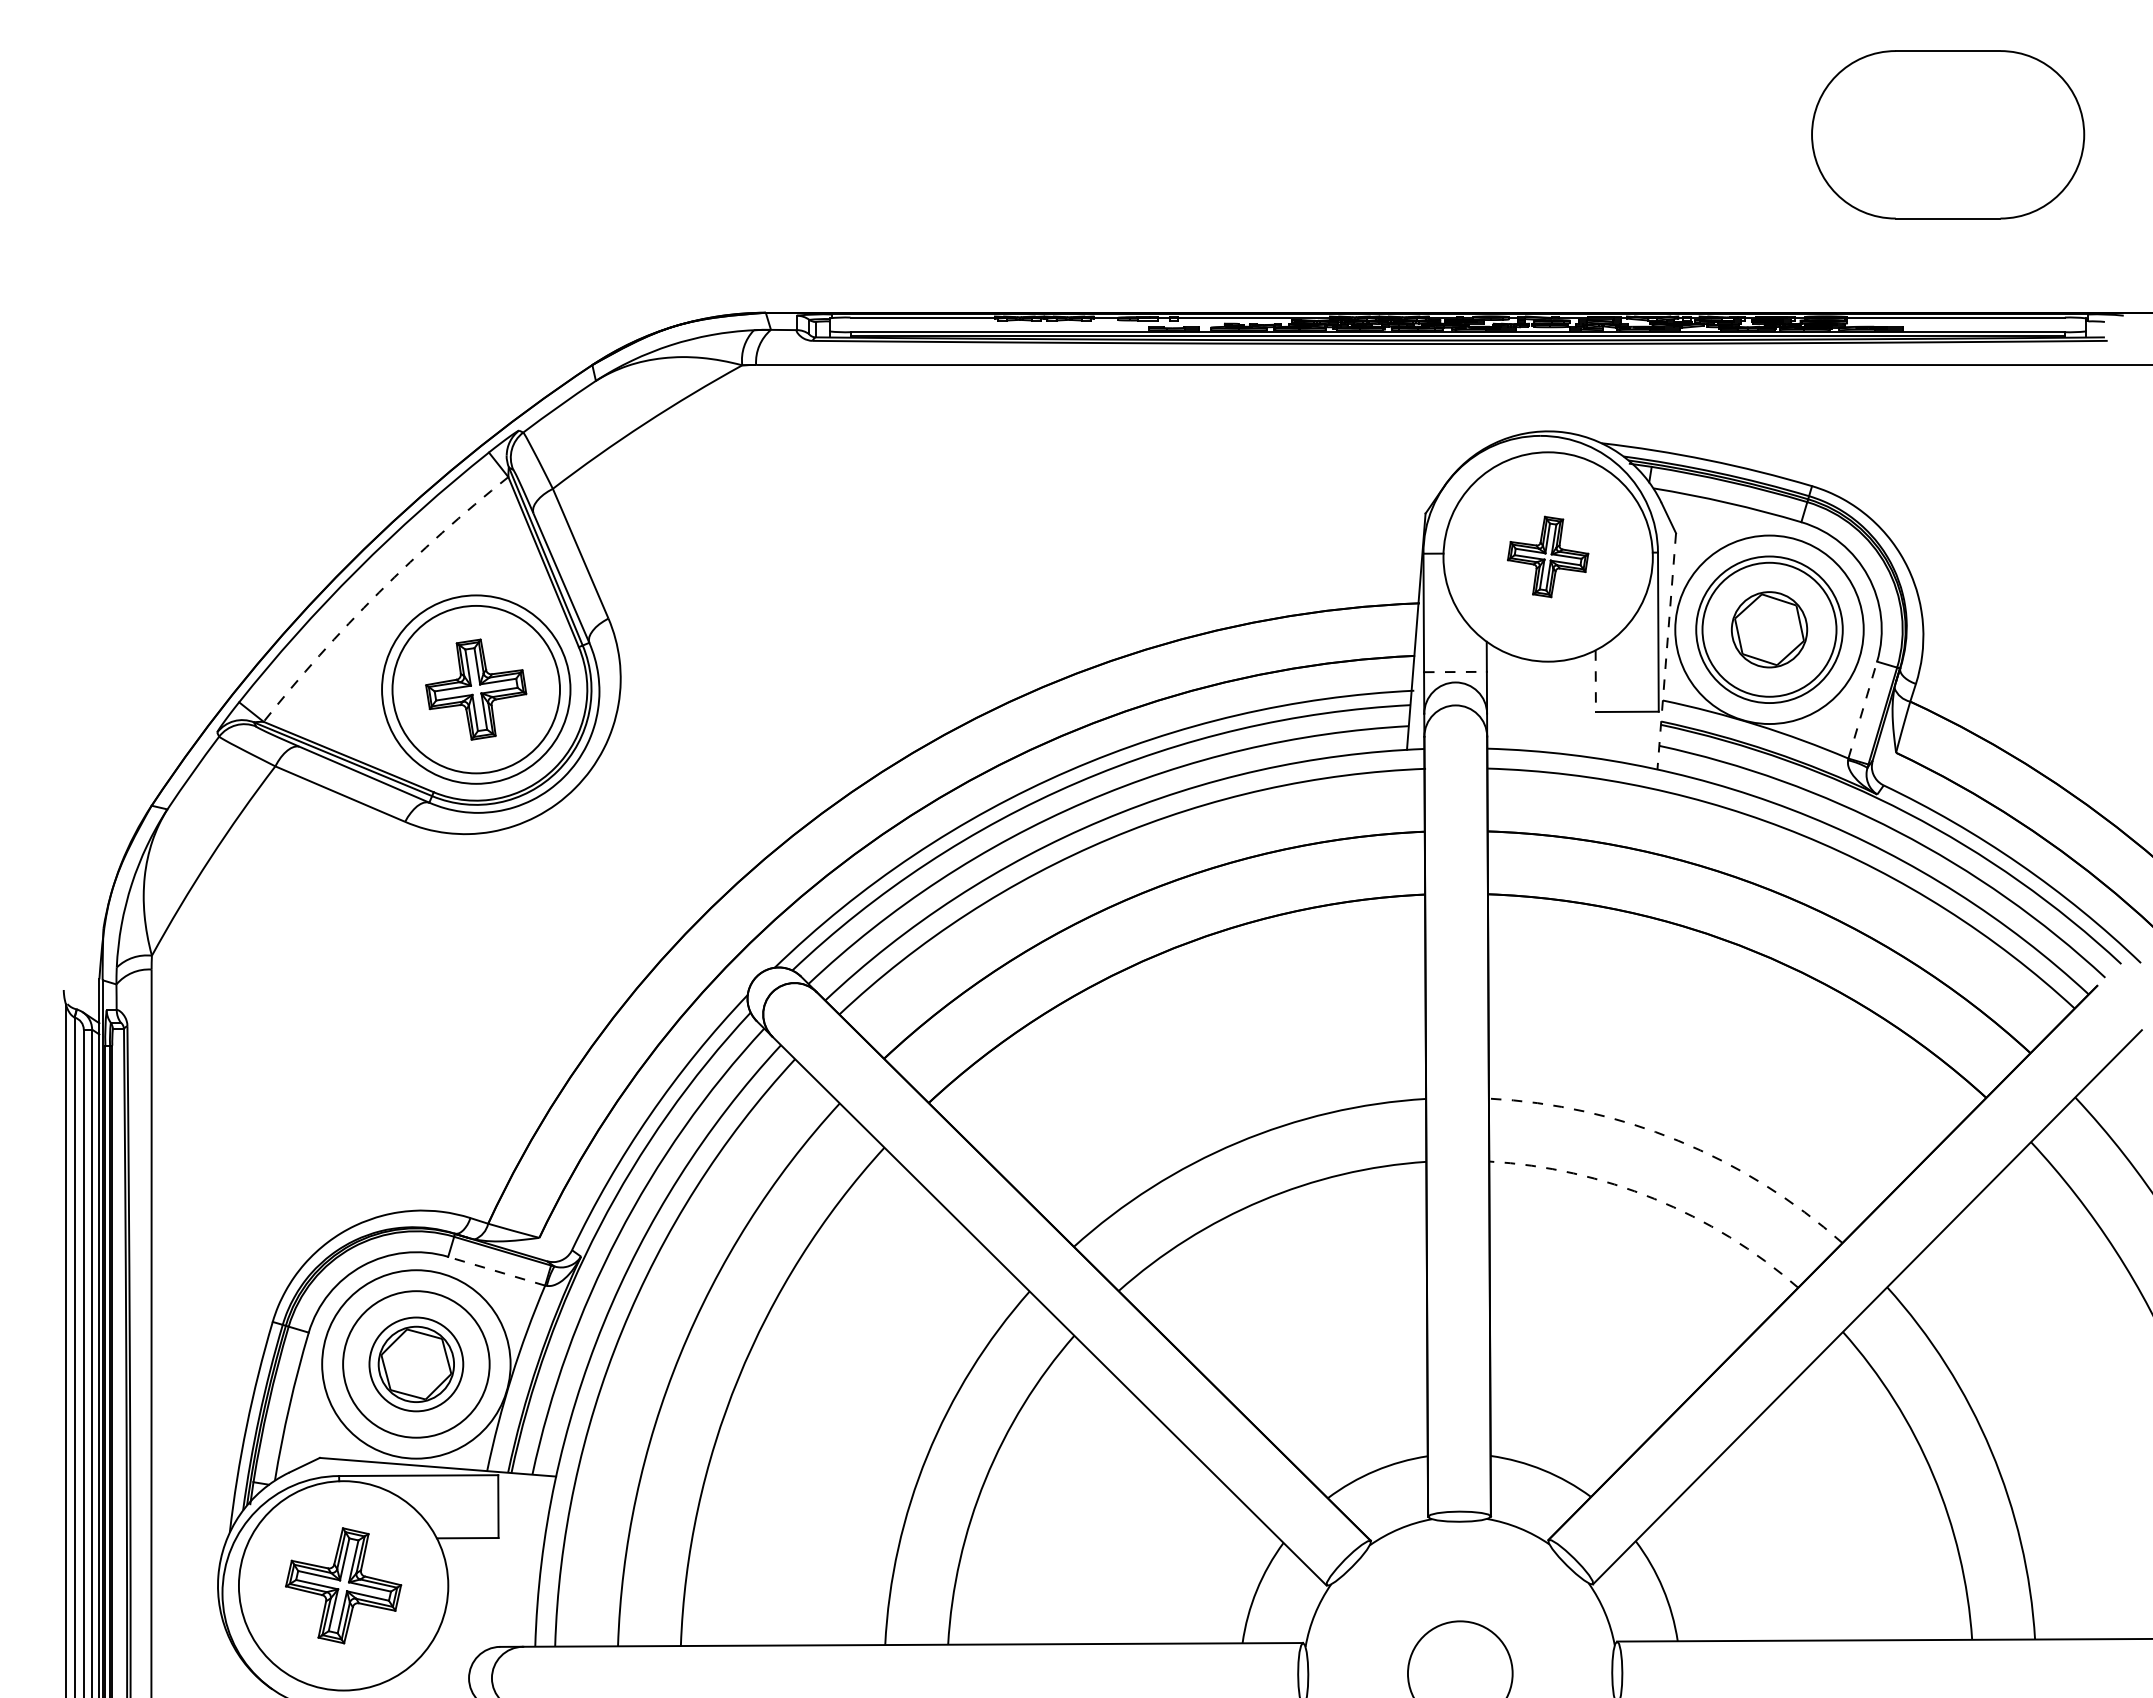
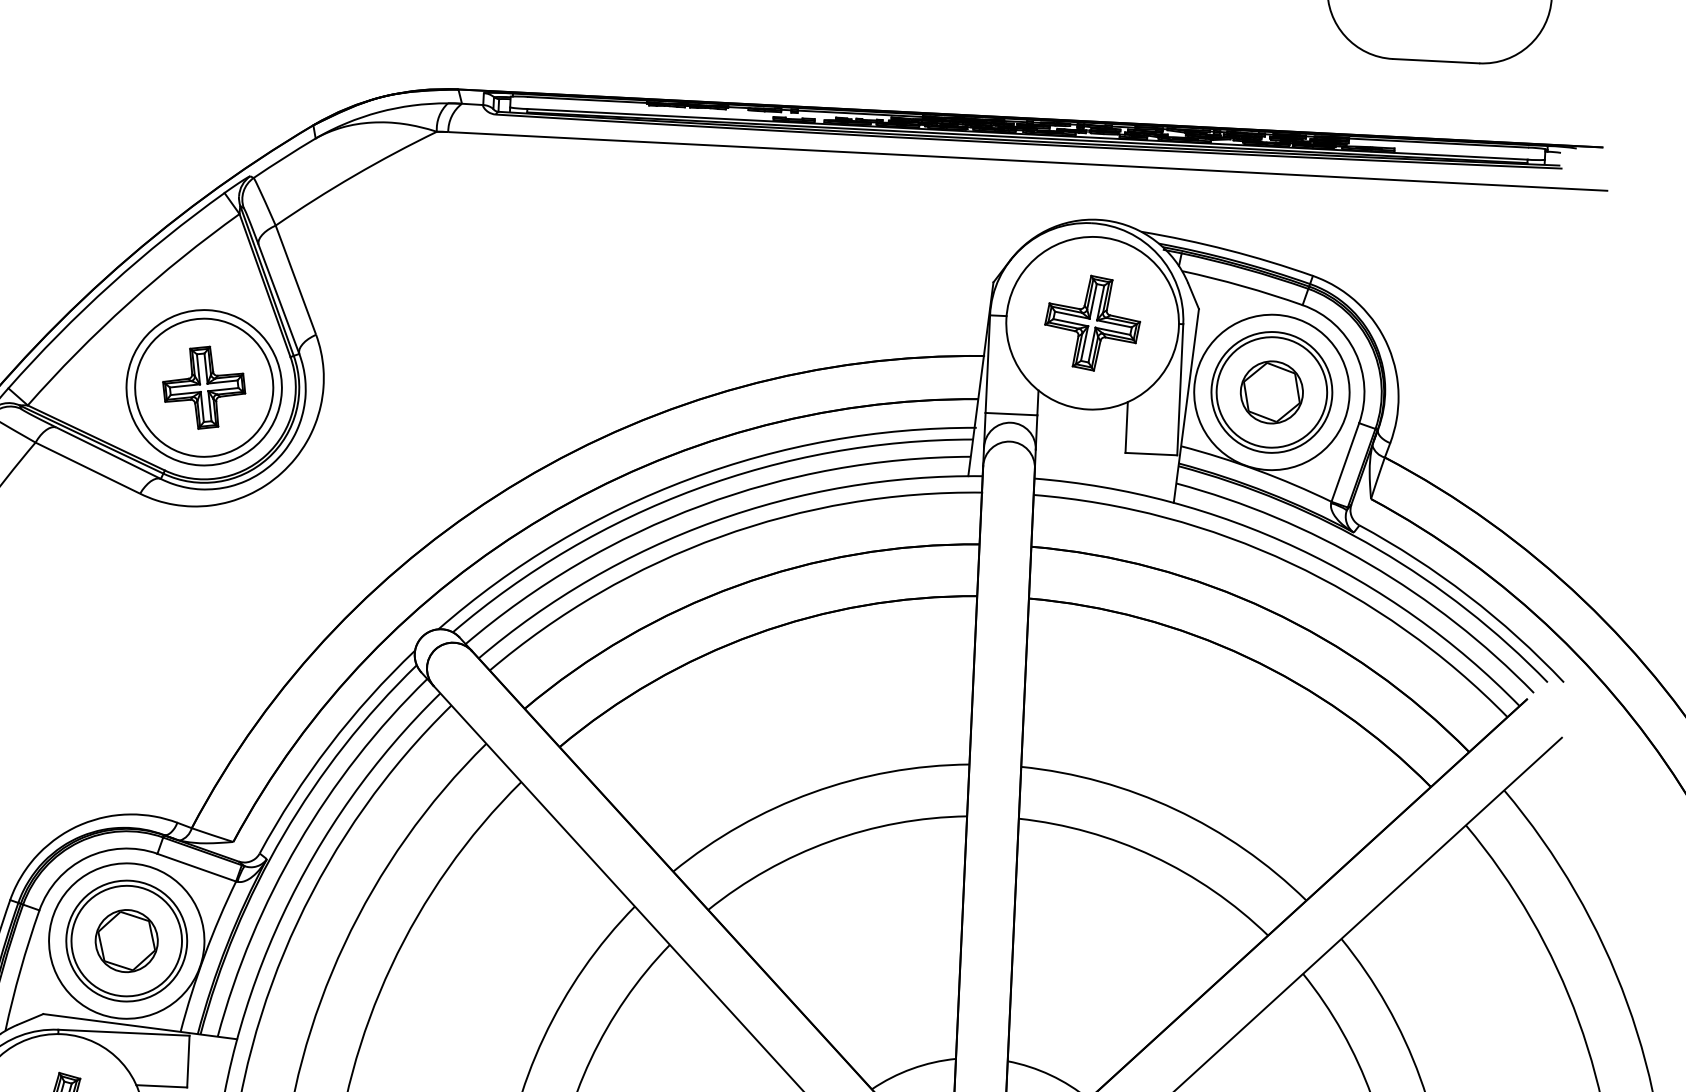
part: (1547, 556) -> (1092, 322), size x1.43
arc: (379, 592) -> (128, 303), dashed -> solid
line: (1666, 651) -> (1186, 406), dashed -> solid
line: (1455, 672) -> (1011, 414), dashed -> solid
line: (1595, 681) -> (1126, 427), dashed -> solid
line: (1862, 710) -> (1345, 462), dashed -> solid
arc: (1678, 1140) -> (1175, 809), dashed -> solid
arc: (1654, 1198) -> (1153, 856), dashed -> solid
line: (496, 1271) -> (196, 867), dashed -> solid
circle: (416, 1364) -> (126, 941), size x1.43

